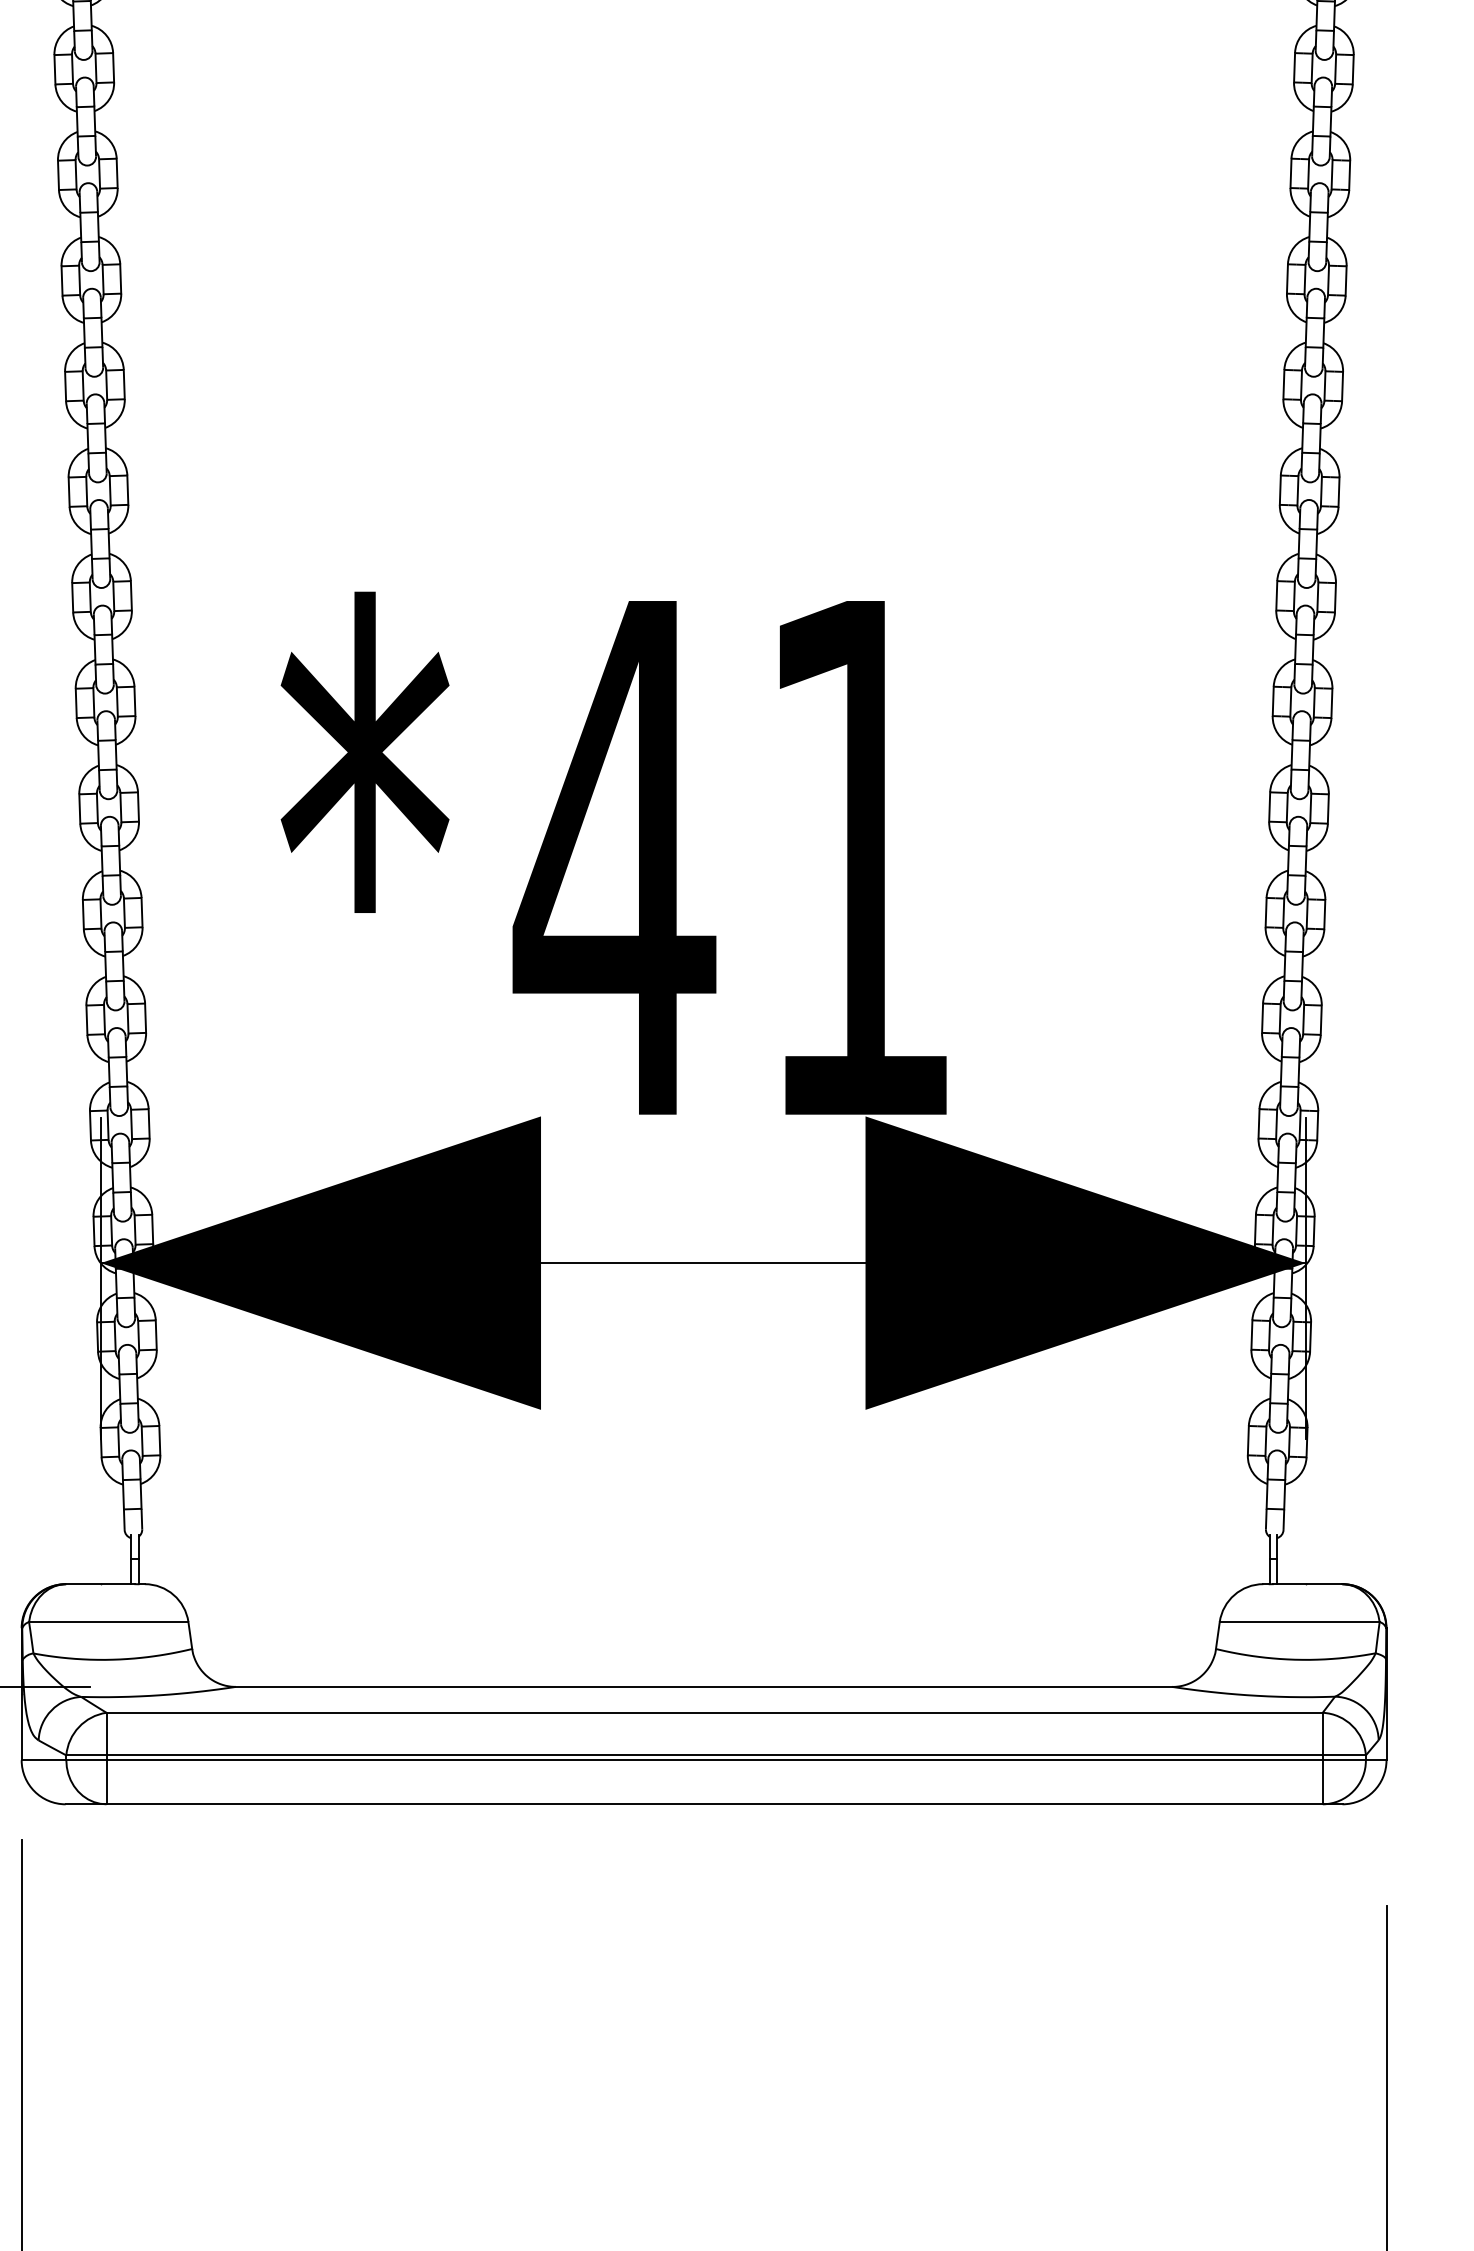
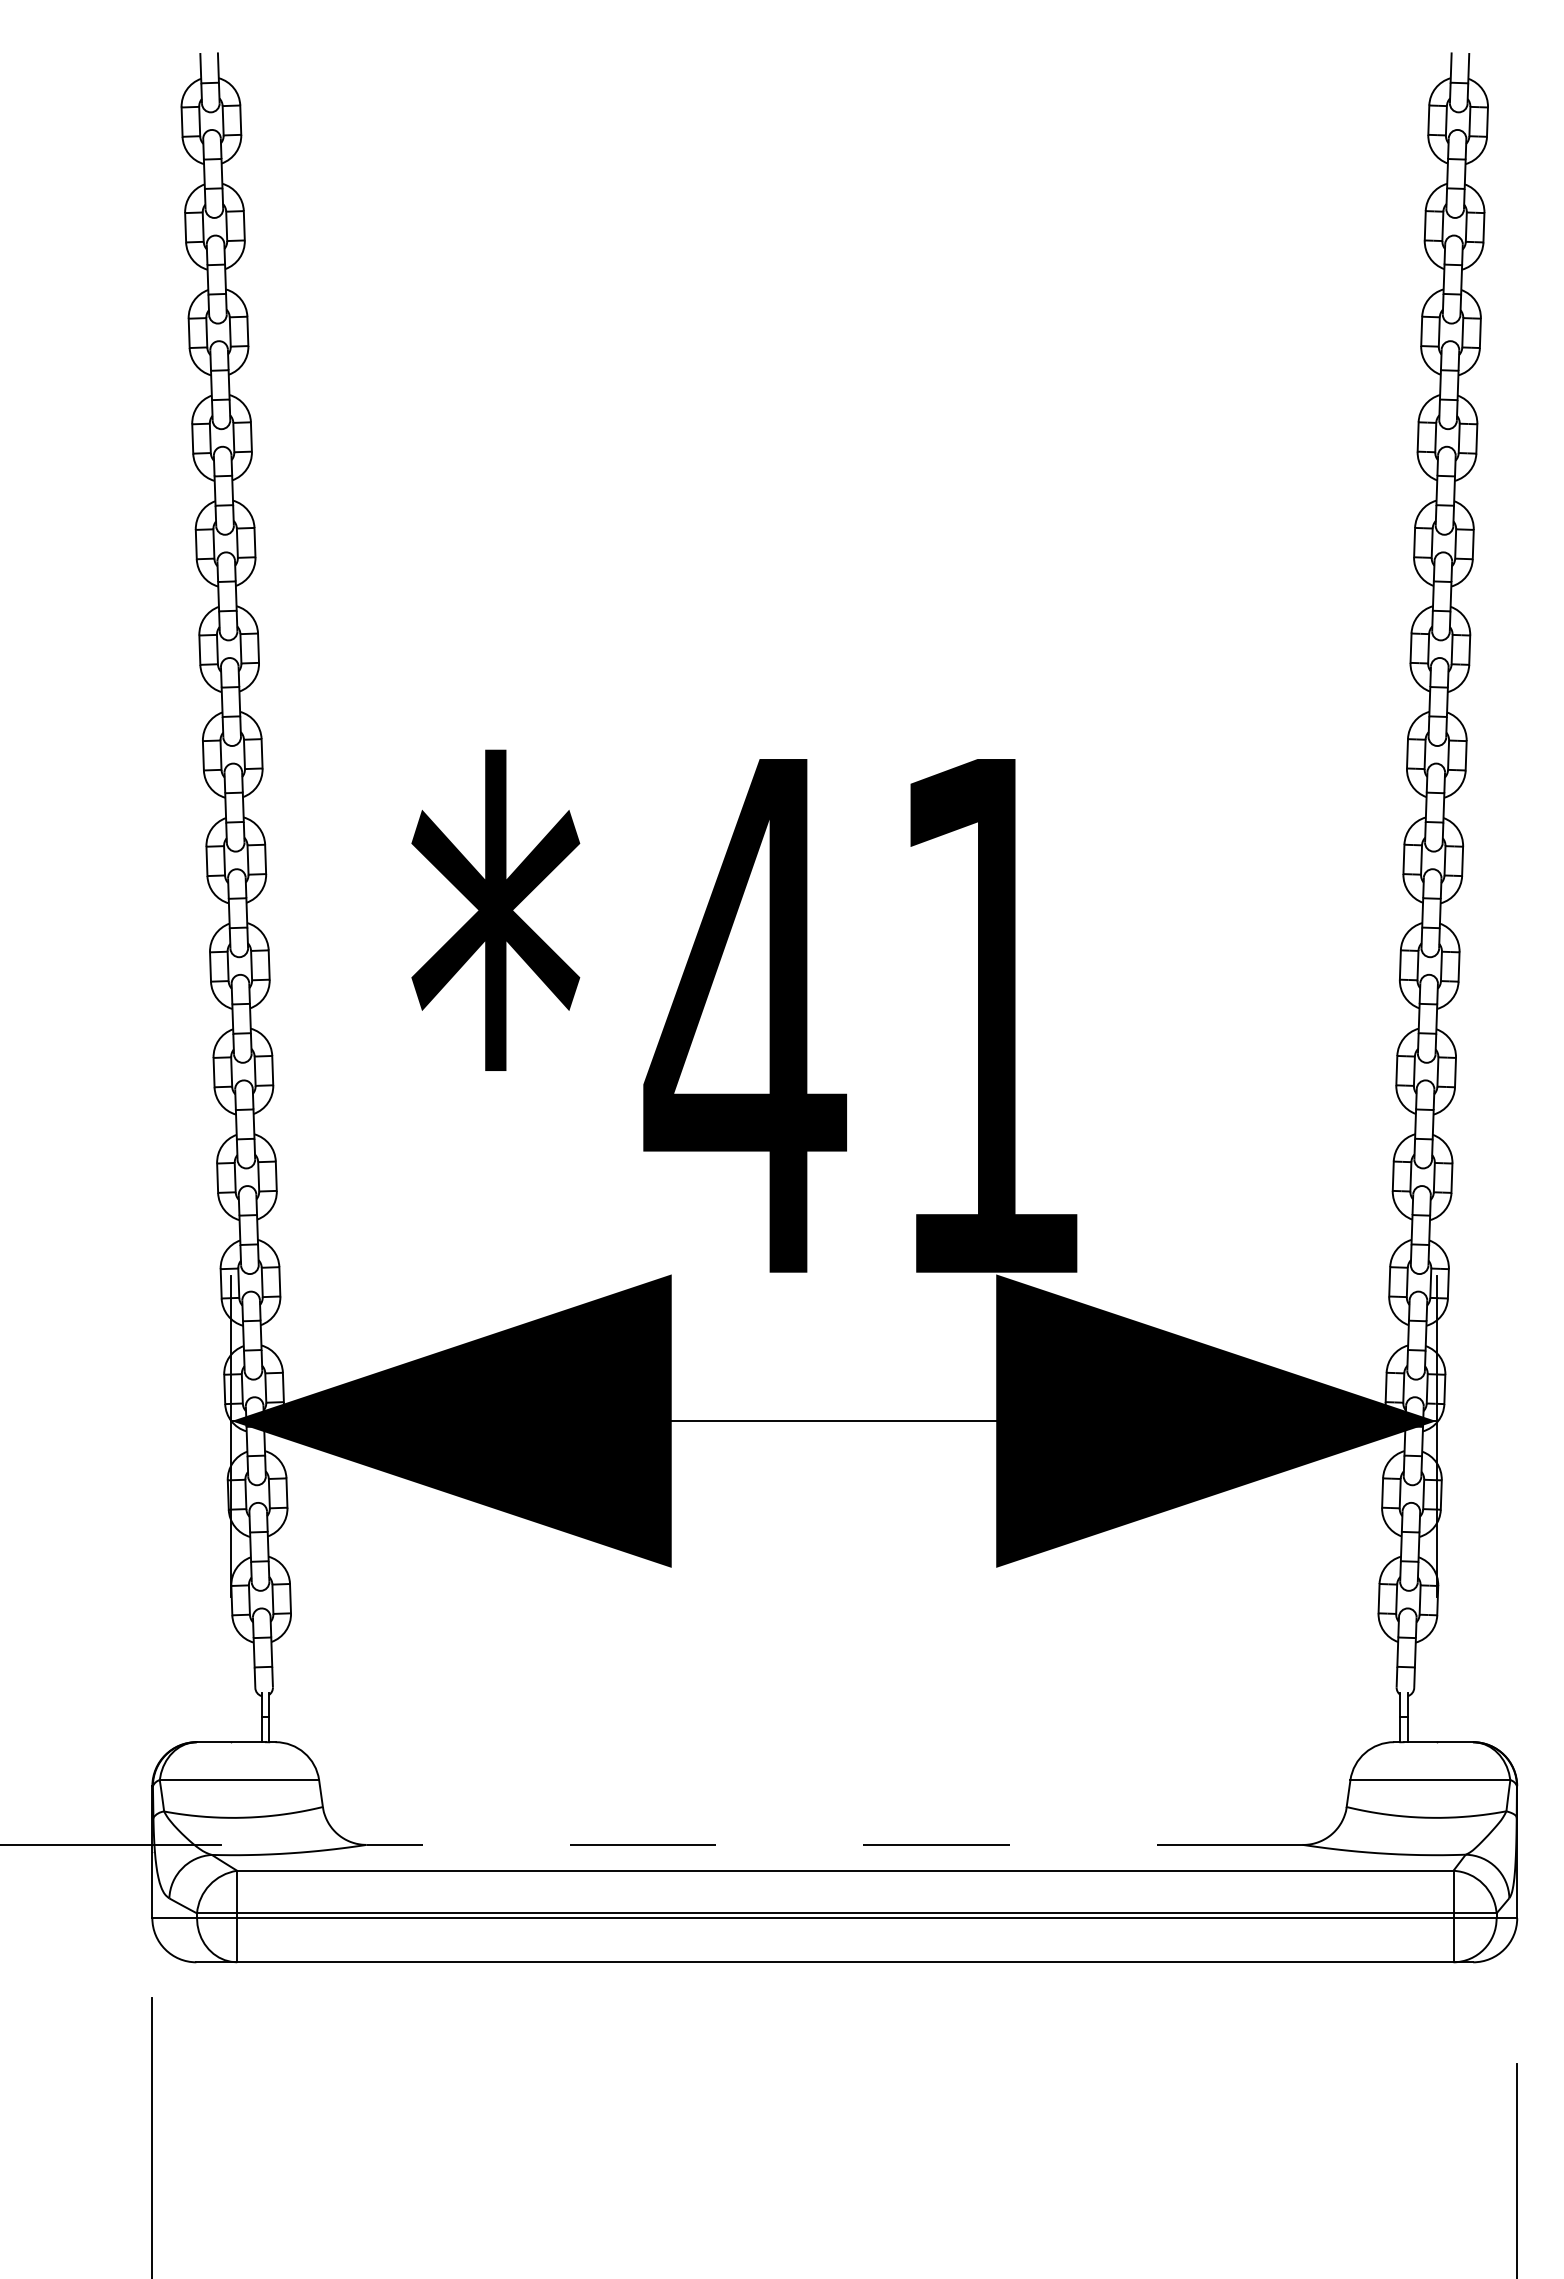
line: (703, 1686) -> (834, 1844), solid -> dashed

